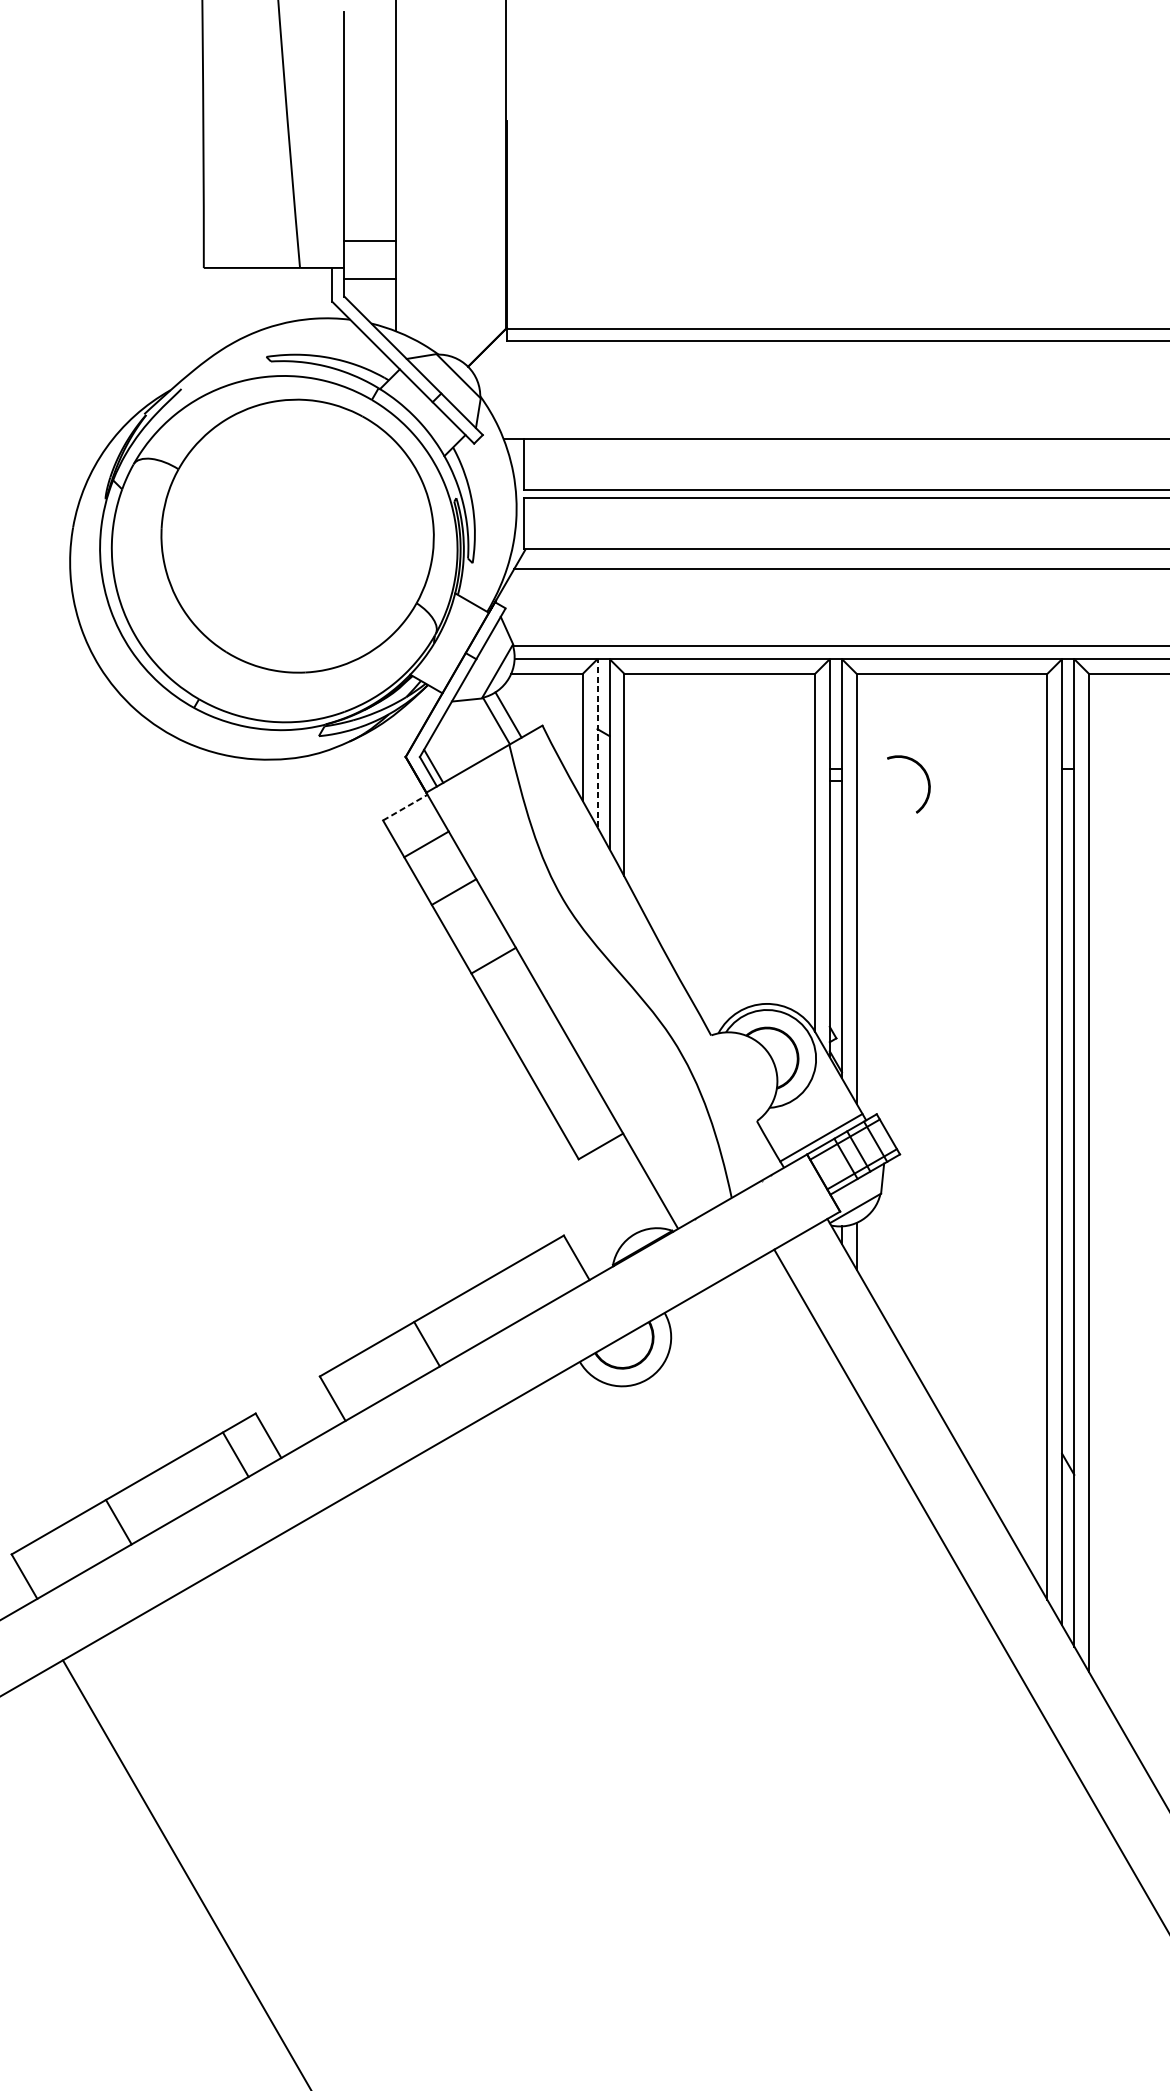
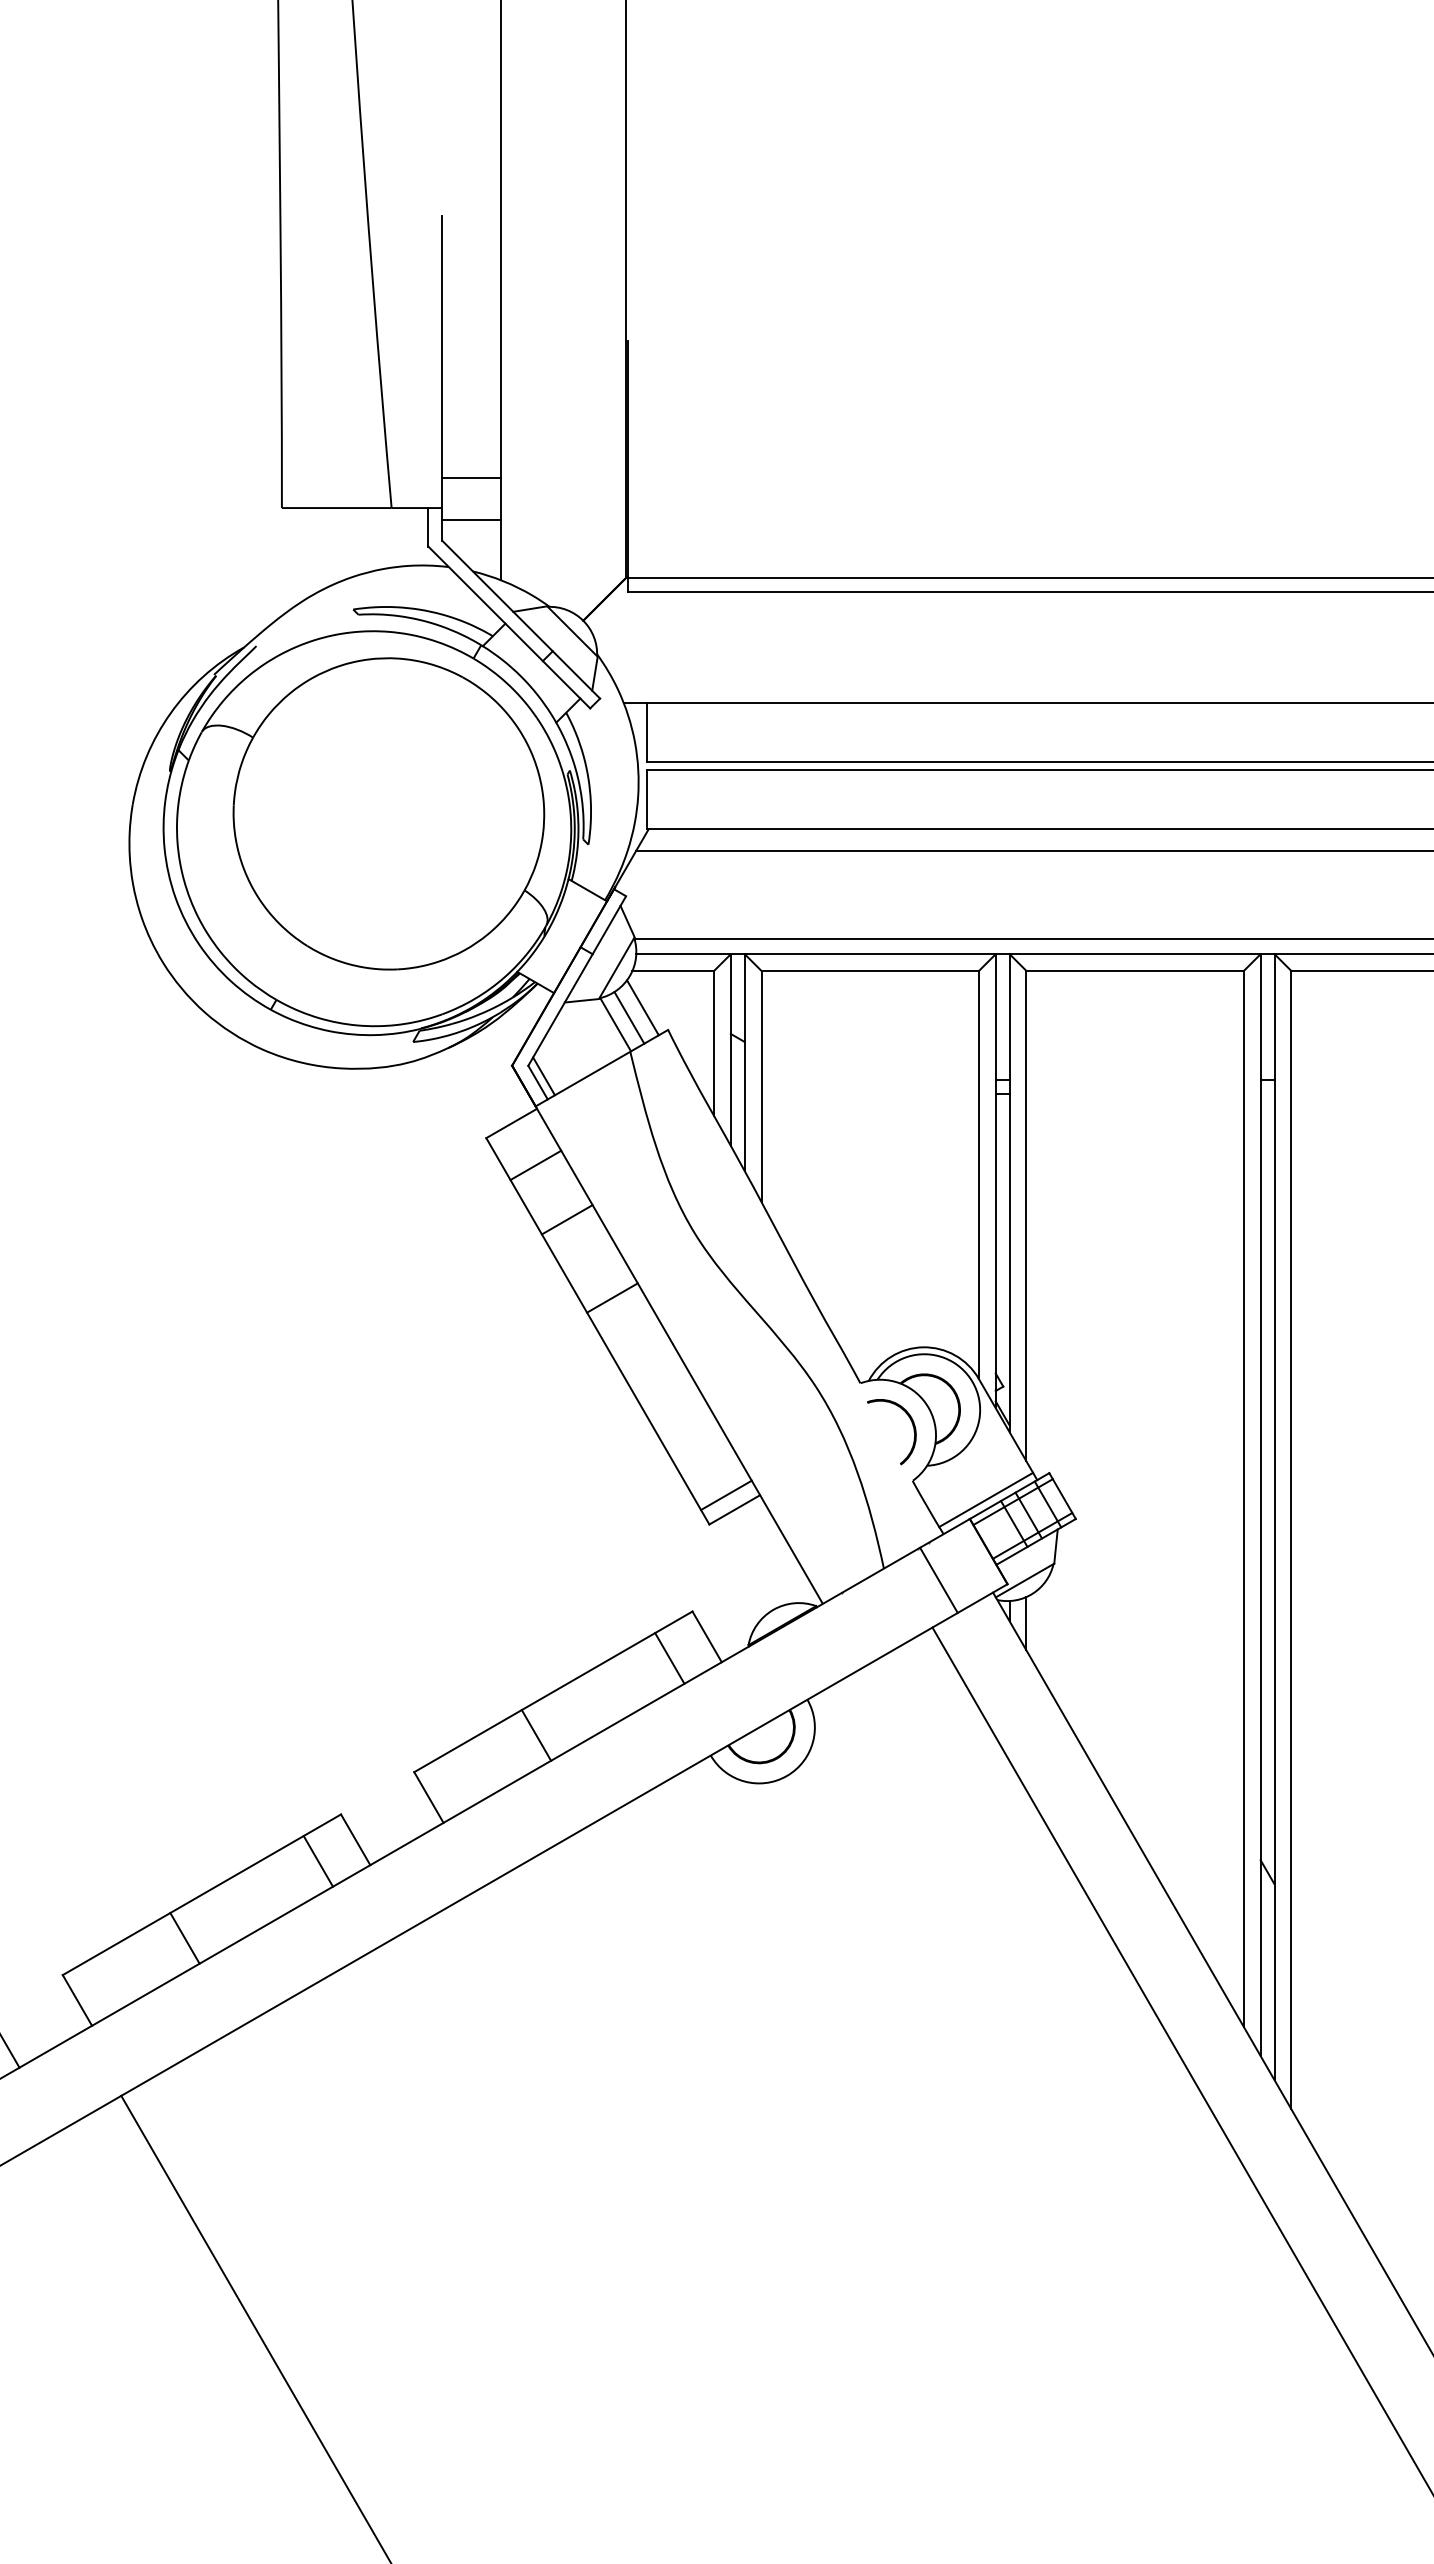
line: (520, 705) -> (642, 1007), added
line: (597, 743) -> (730, 1050), dashed -> solid
part: (926, 779) -> (912, 1426), moved
line: (406, 807) -> (512, 1123), dashed -> solid
line: (593, 1133) -> (726, 1495), added
line: (779, 1207) -> (938, 1579), added
line: (543, 1276) -> (669, 1658), added

